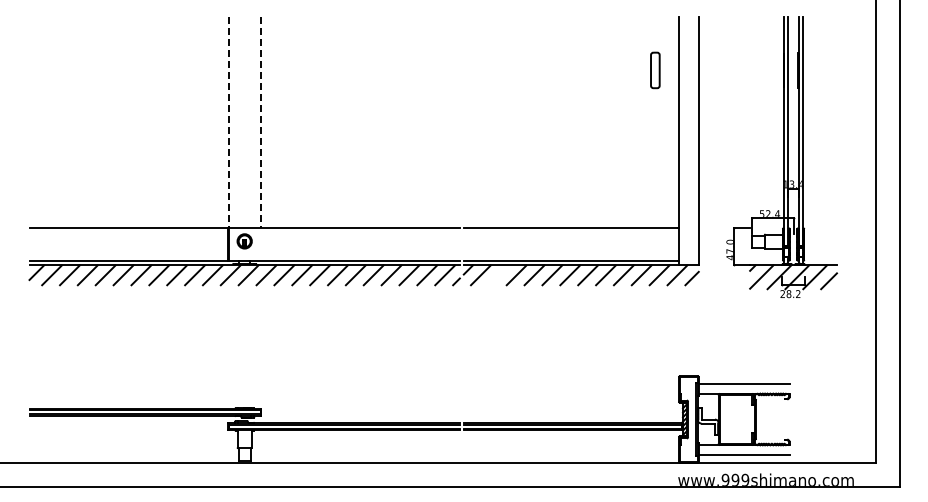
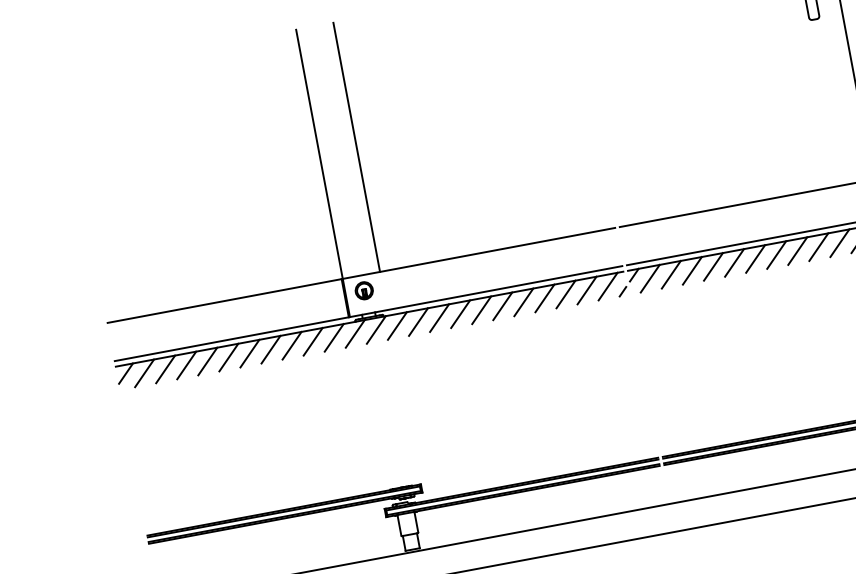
line: (228, 122) -> (318, 154), dashed -> solid
line: (260, 122) -> (356, 147), dashed -> solid
line: (498, 275) -> (671, 274), added

